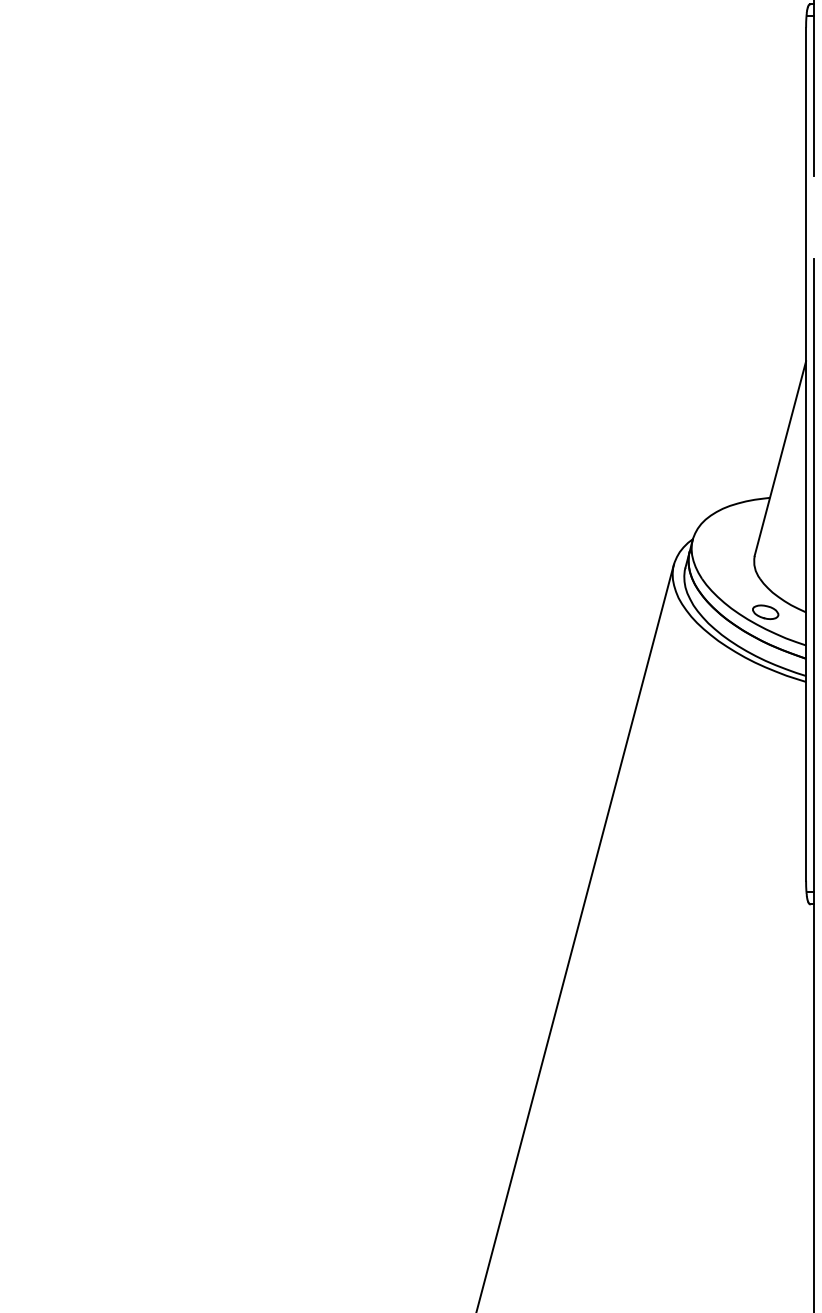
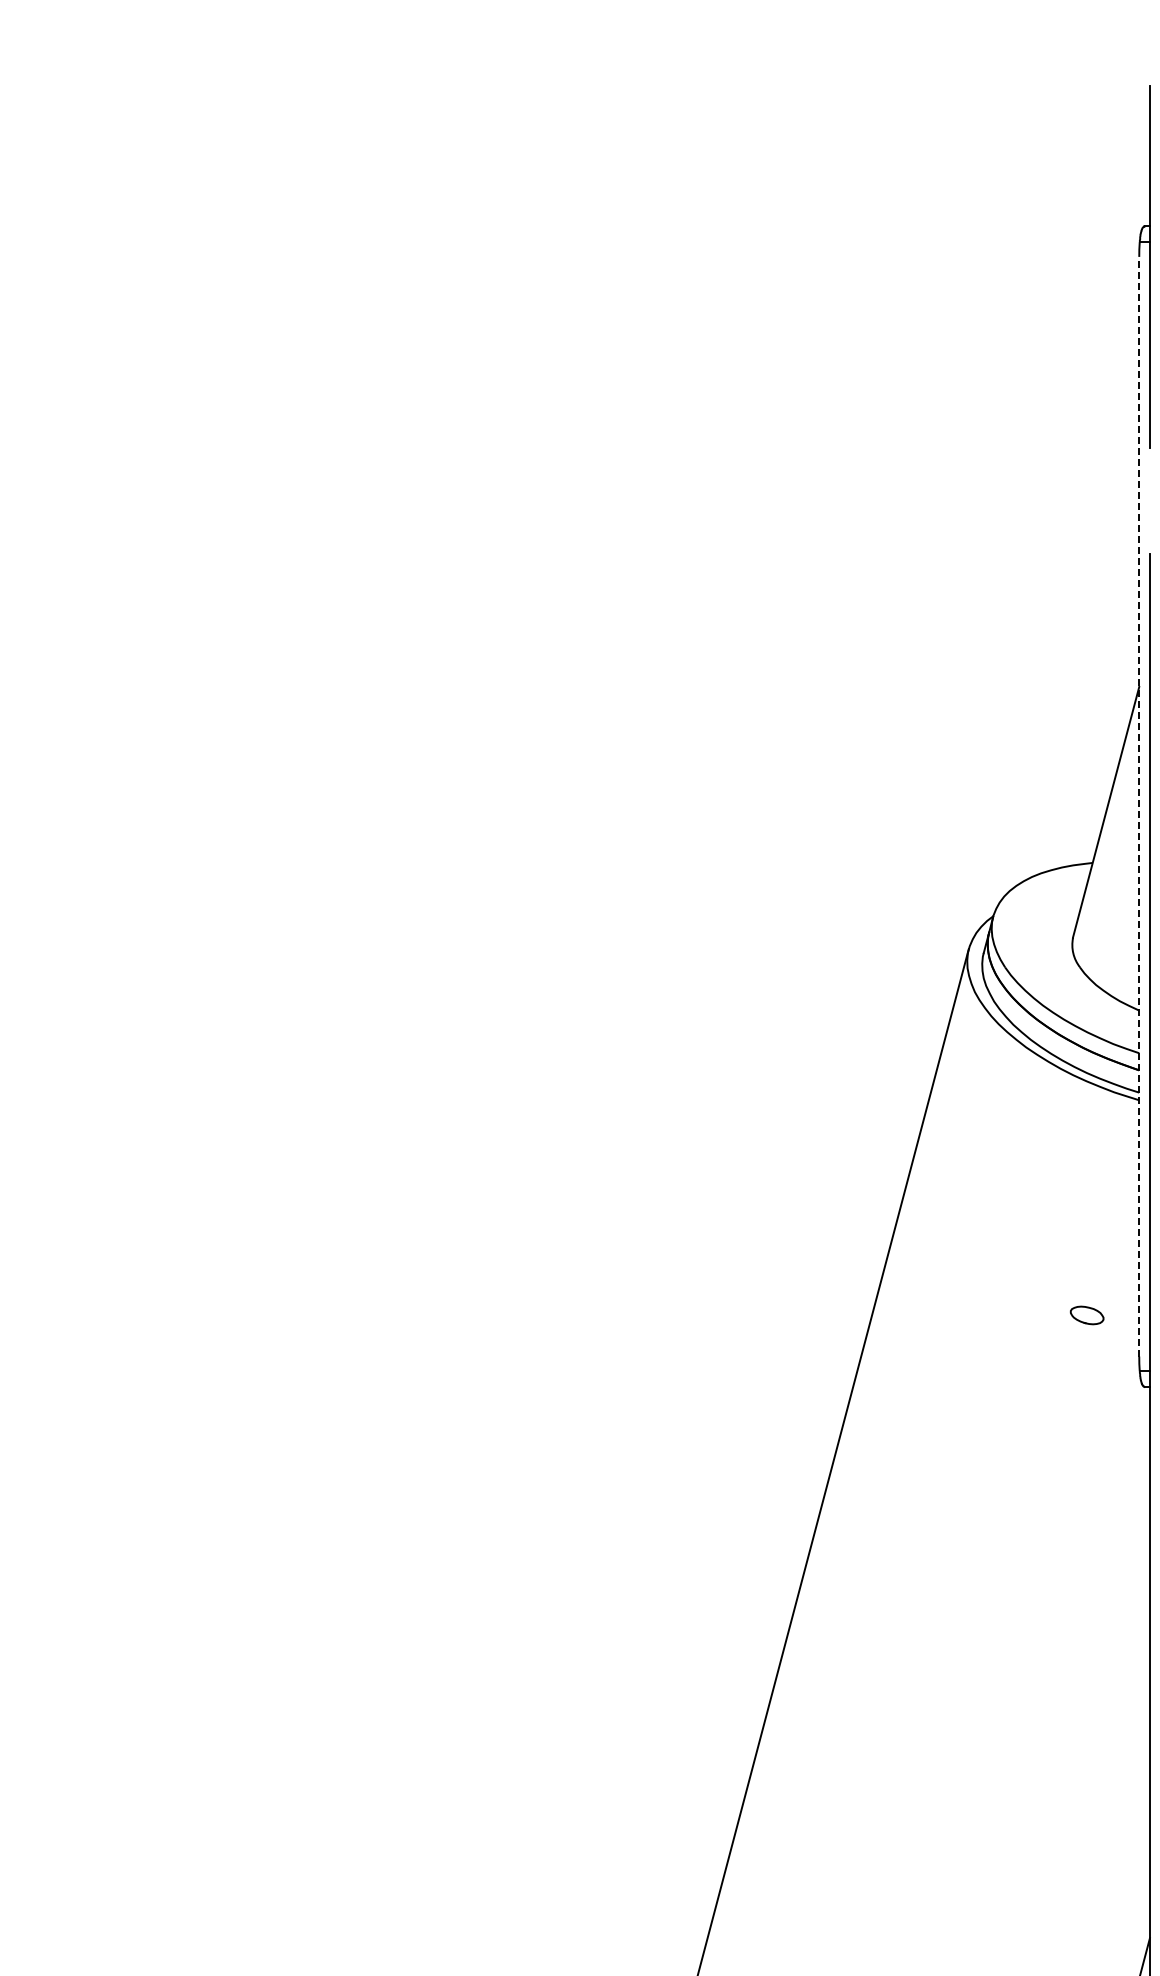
line: (806, 454) -> (1139, 806), solid -> dashed
part: (765, 612) -> (1086, 1315), moved

